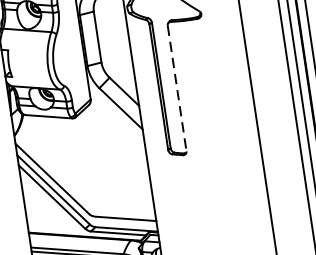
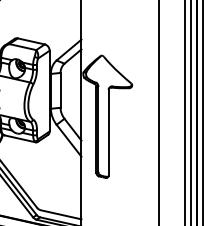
line: (176, 88) -> (108, 132), dashed -> solid

